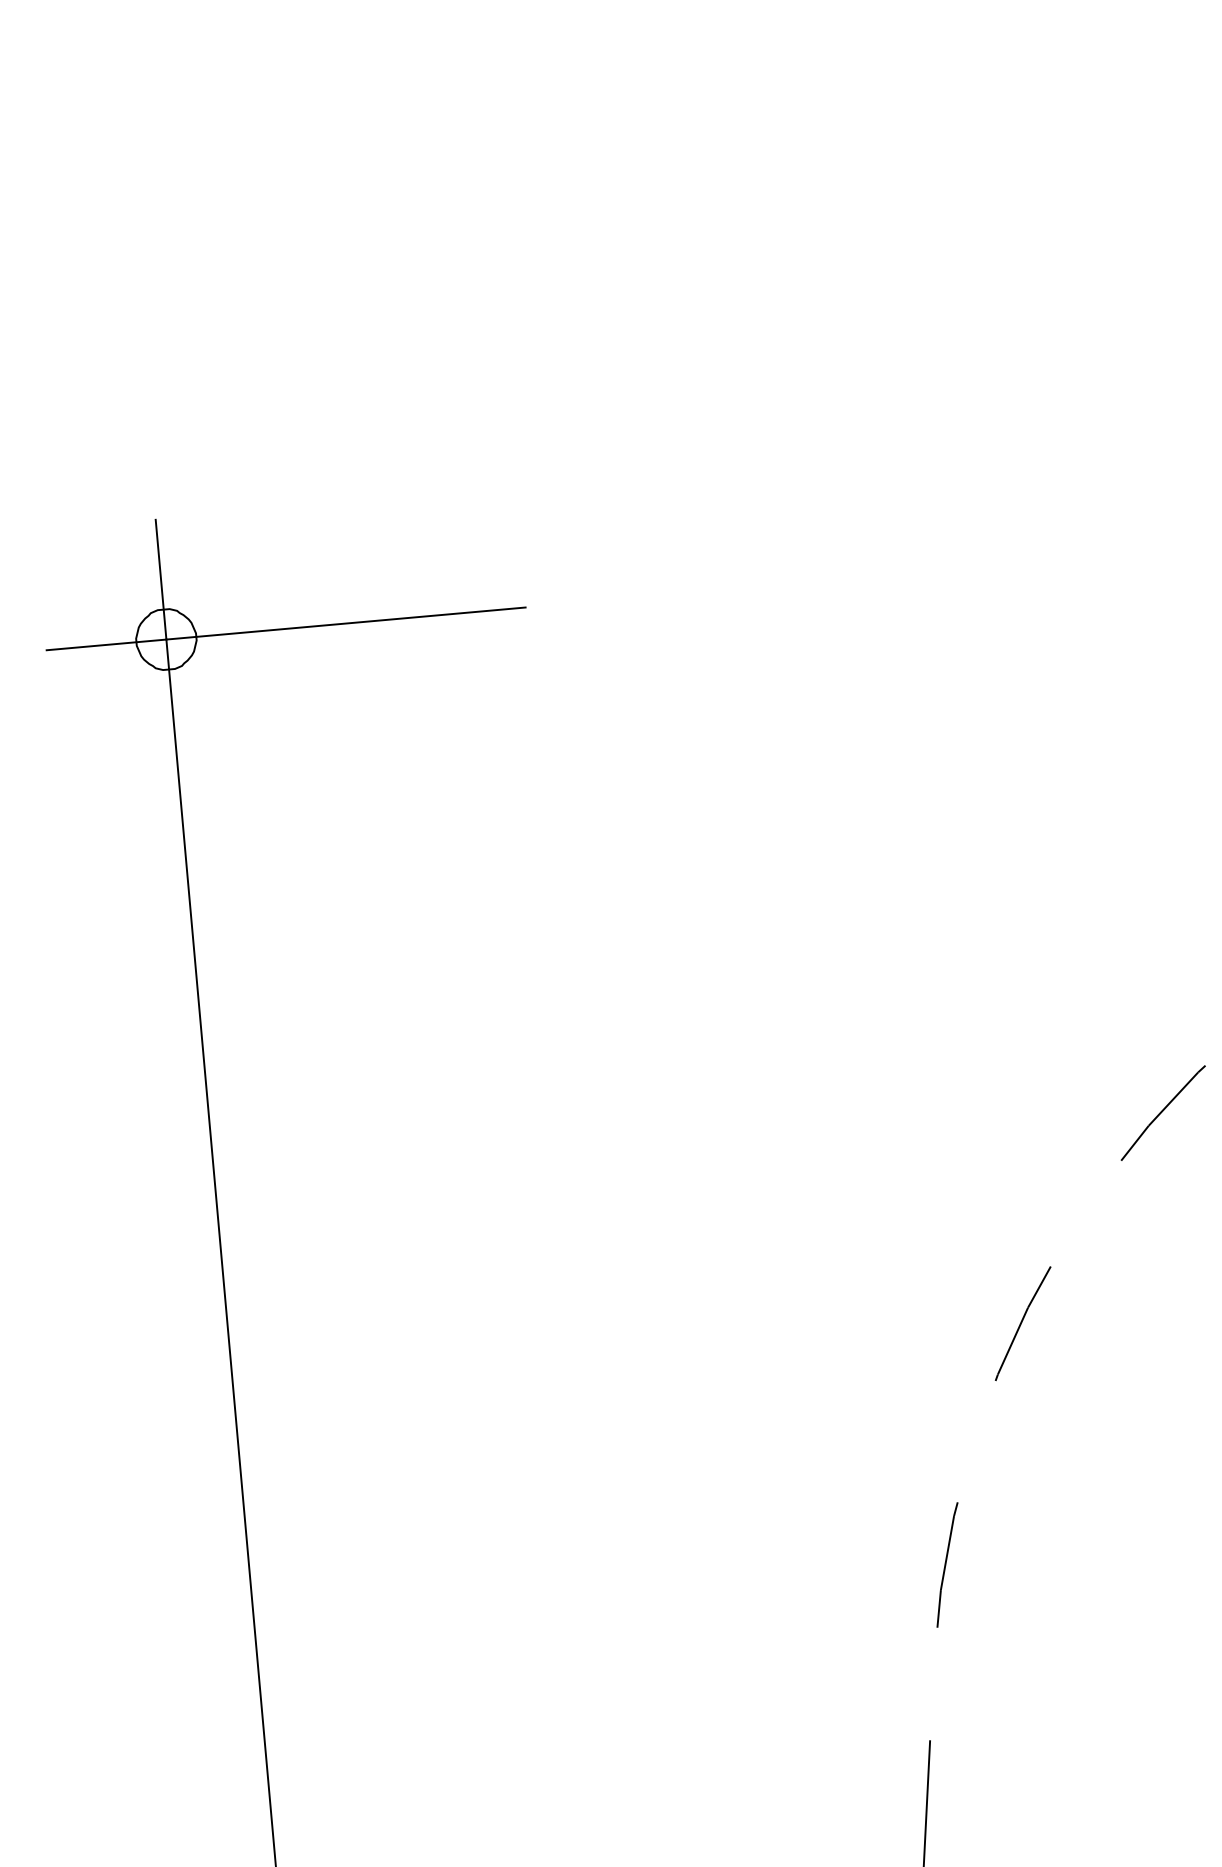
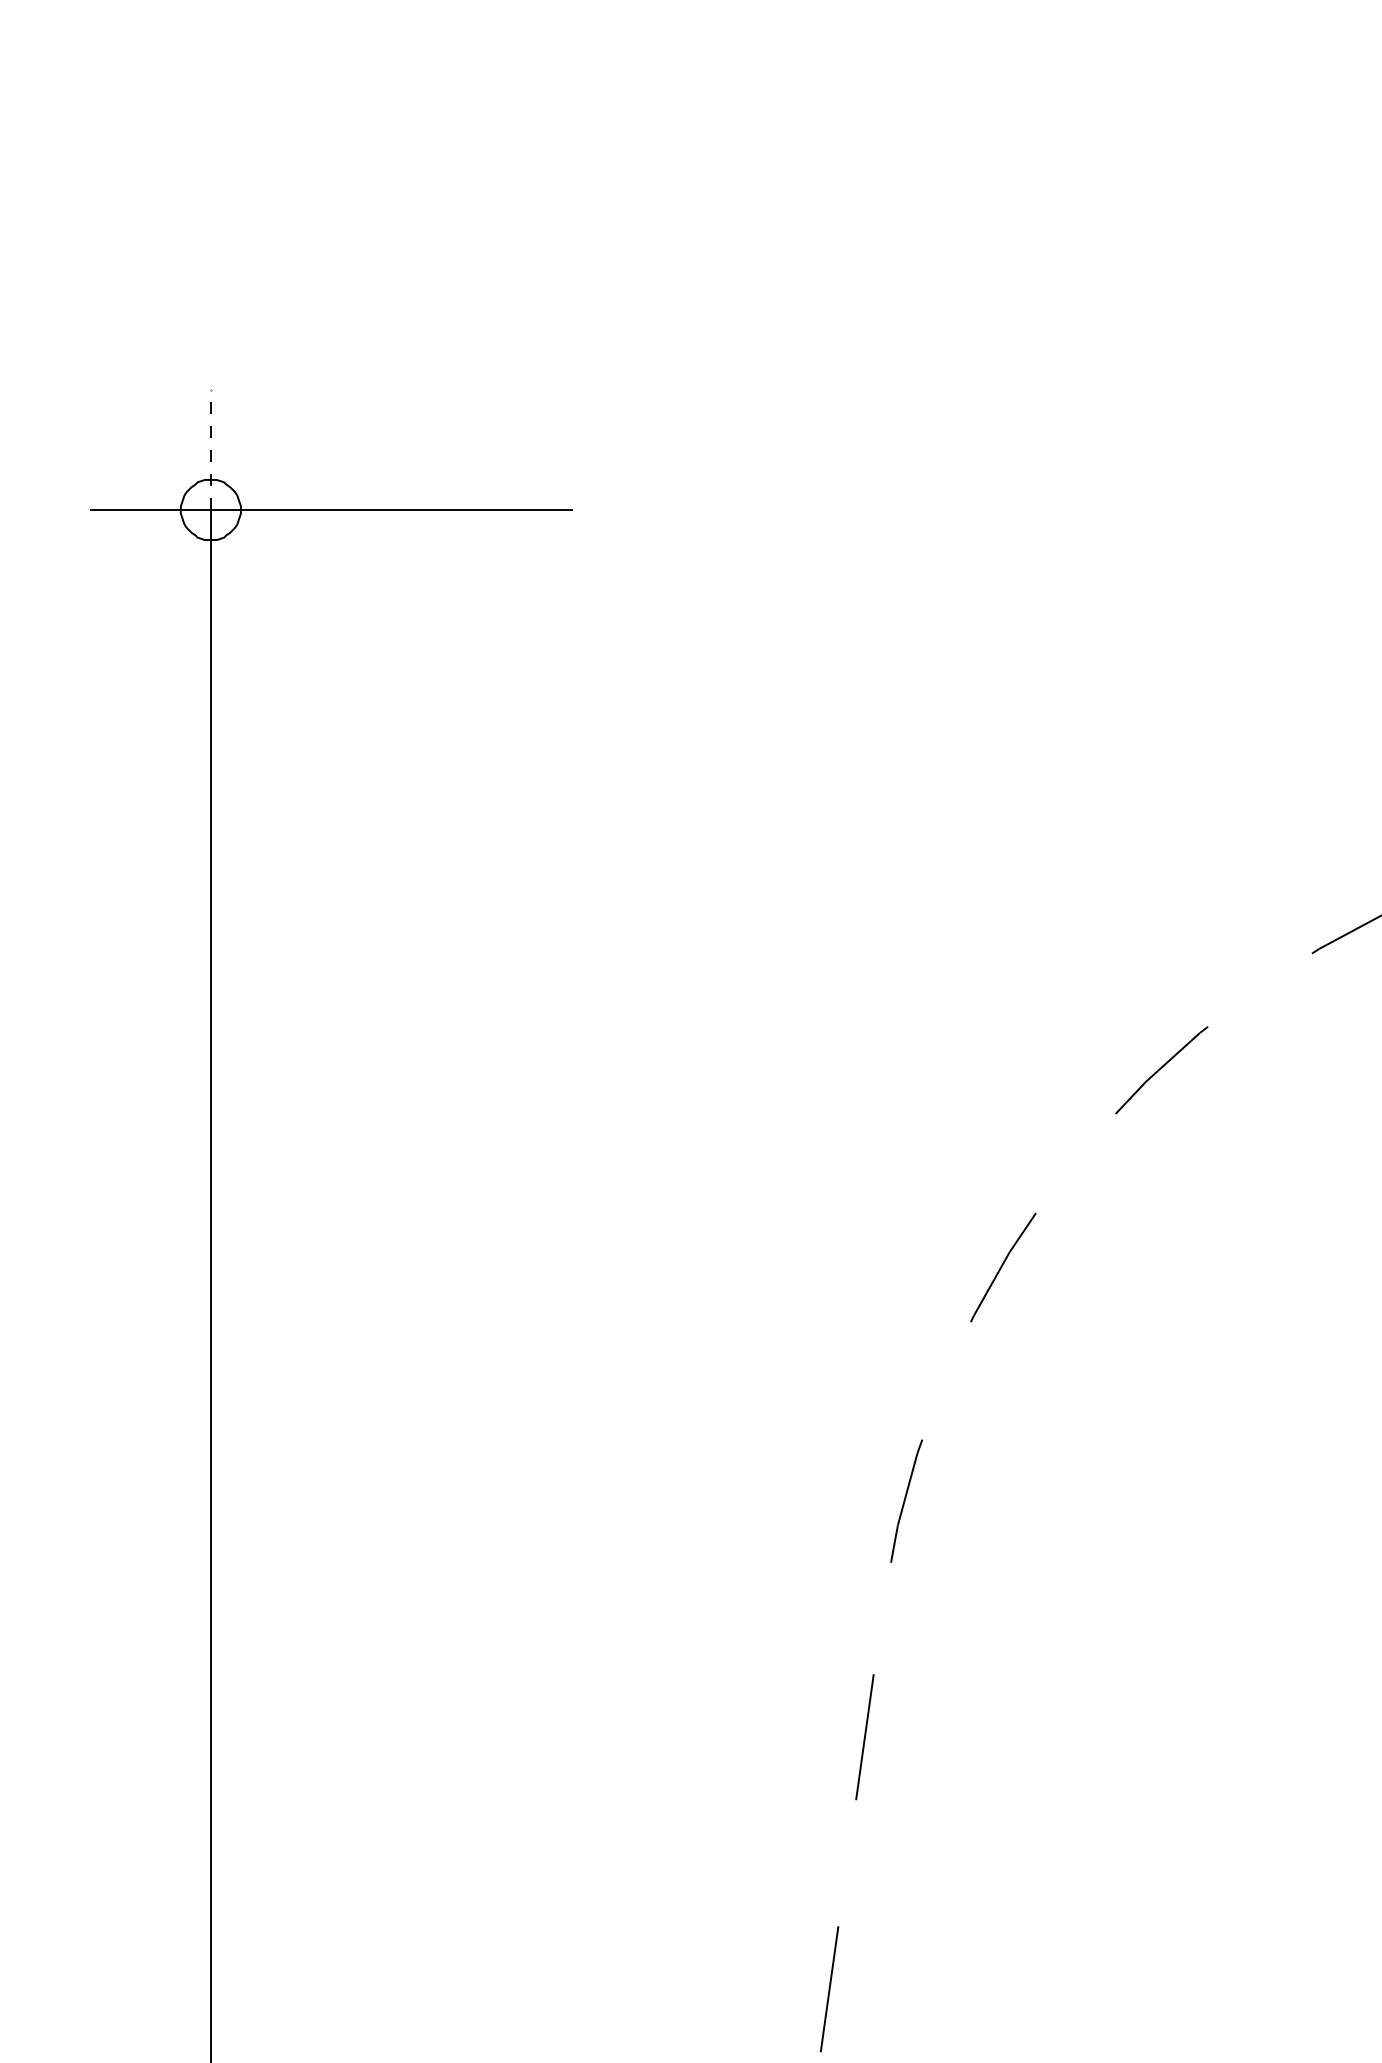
line: (160, 579) -> (210, 449), solid -> dashed

